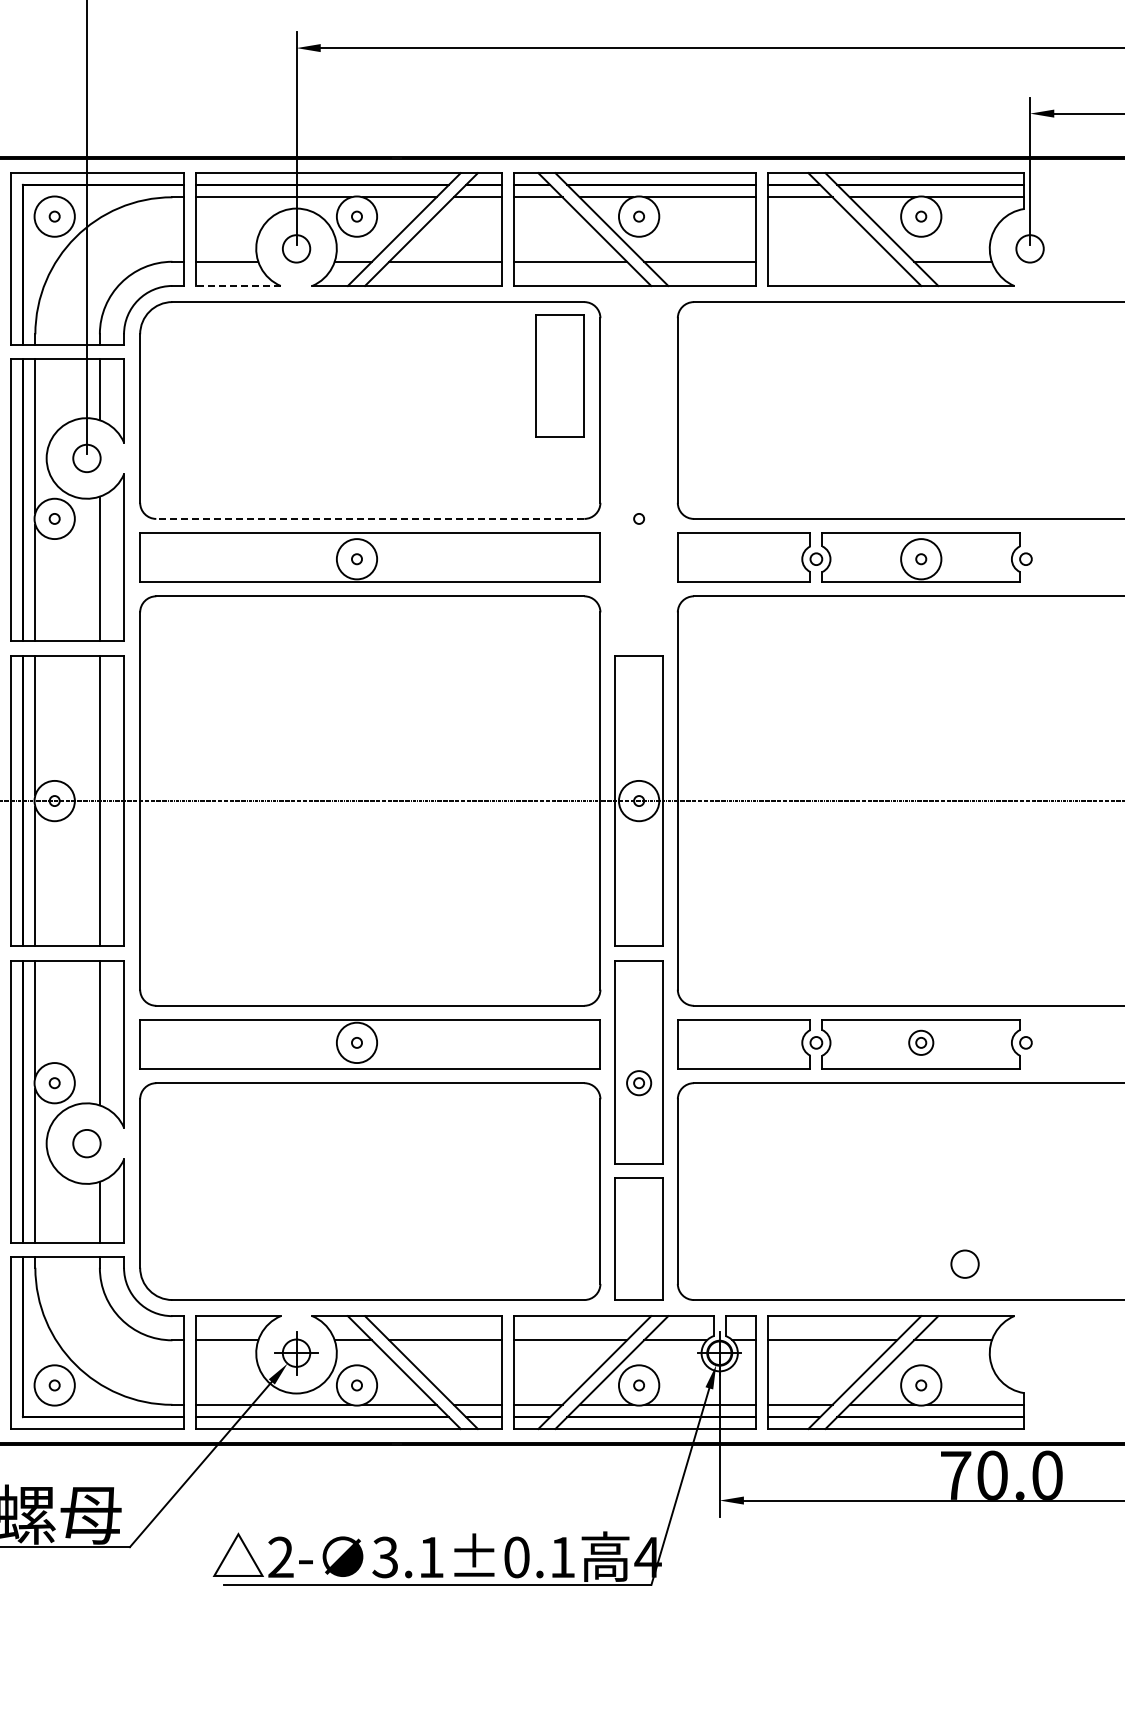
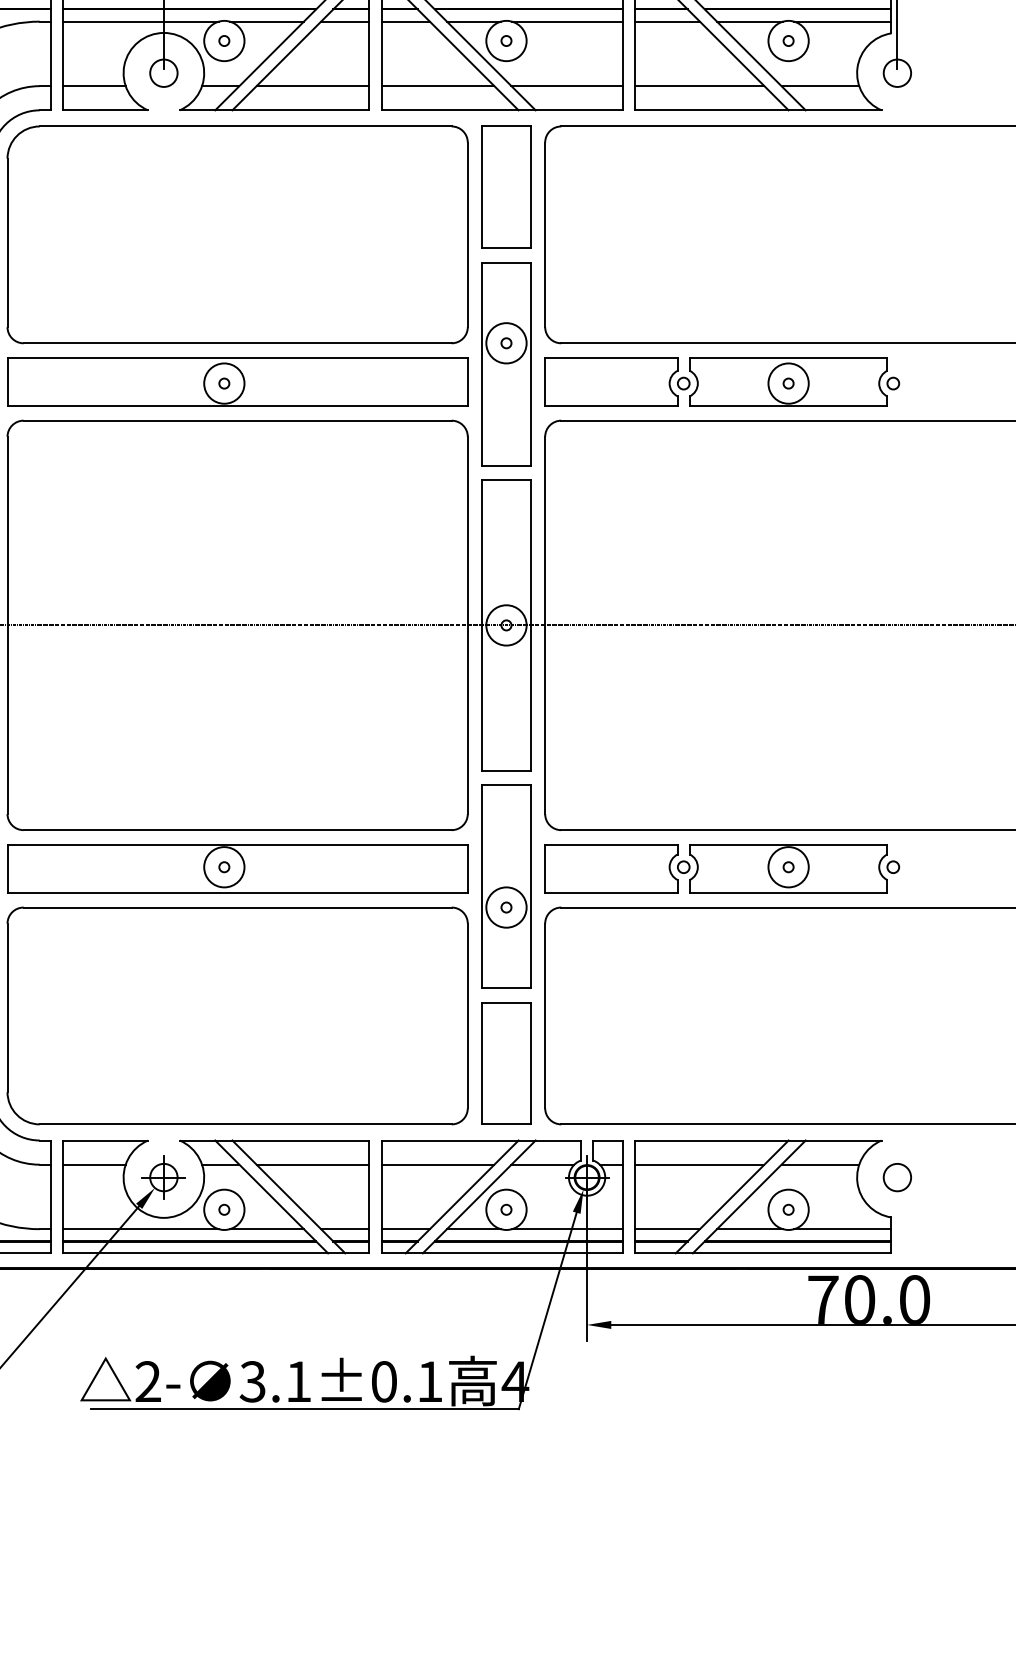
line: (832, 261) -> (699, 85), added
line: (237, 285) -> (104, 109), dashed -> solid
part: (559, 375) -> (505, 186), moved
line: (369, 518) -> (236, 342), dashed -> solid
part: (638, 539) -> (505, 363), added
circle: (921, 1042) -> (788, 866), size x1.67
circle: (638, 1083) -> (505, 907), size x1.67
circle: (964, 1263) -> (896, 1176), moved

